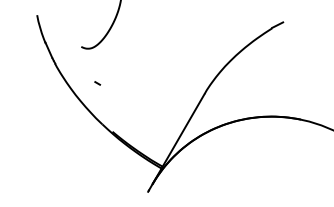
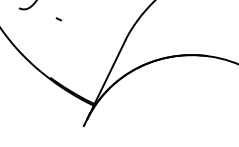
line: (97, 83) -> (58, 19), moved

